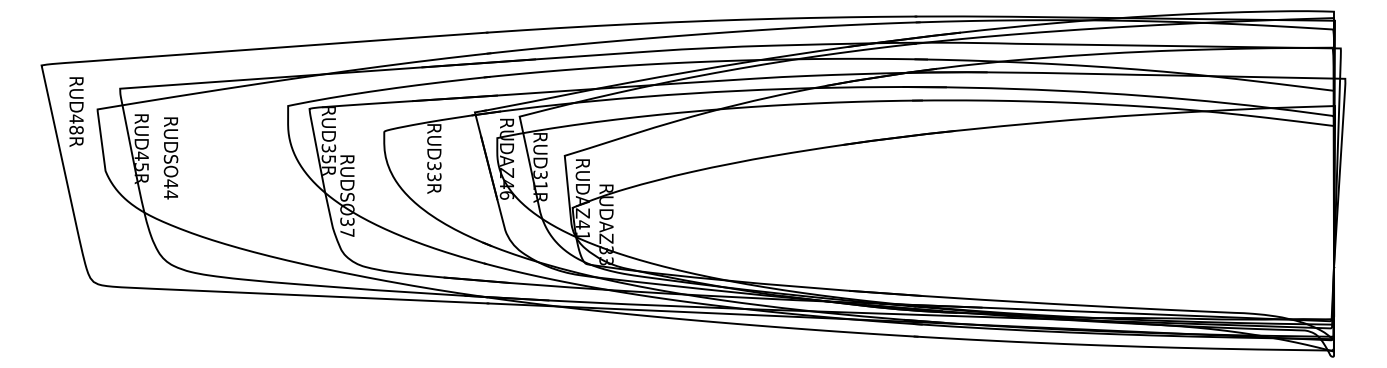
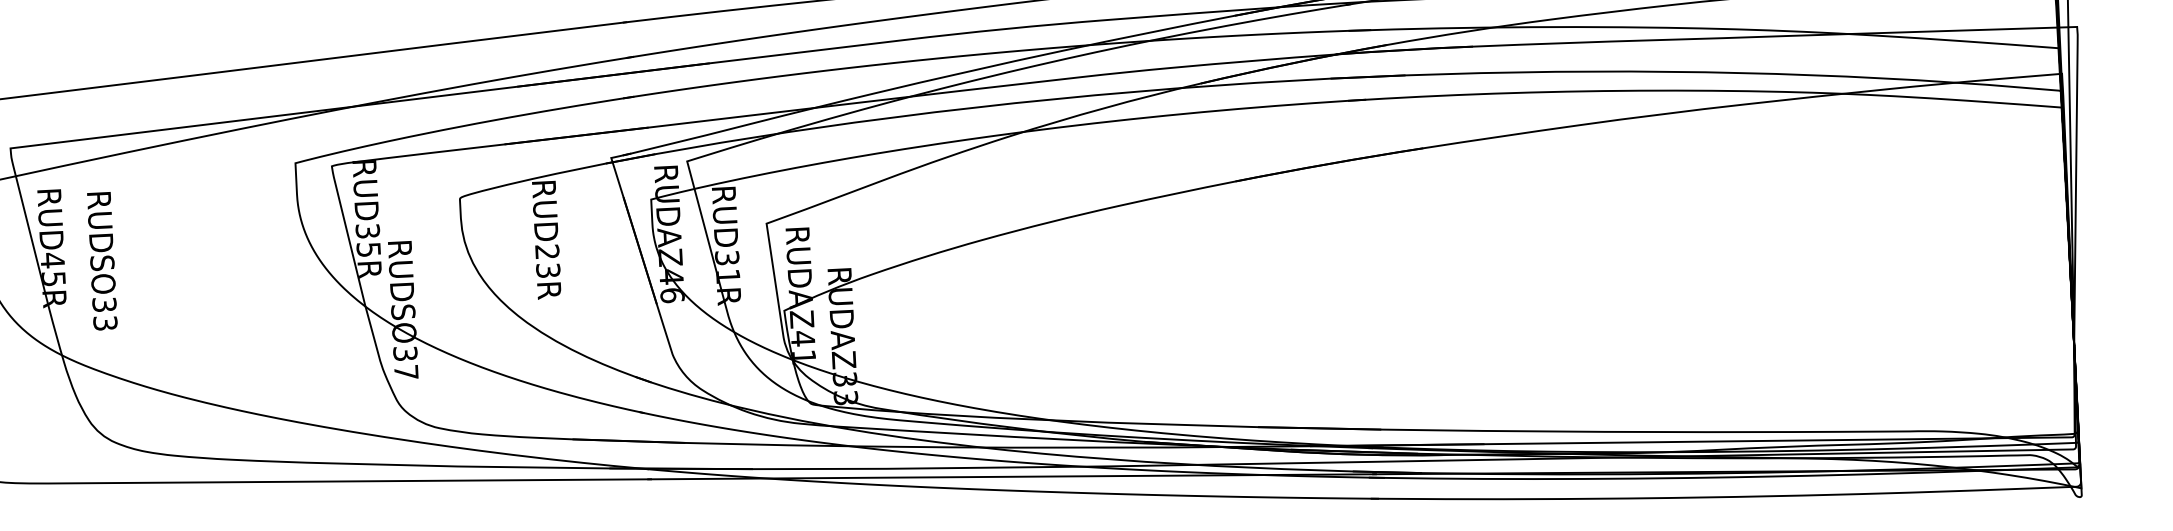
text: (434, 166) -> (547, 252), RUD33R -> RUD23R
text: (170, 189) -> (104, 314), RUDSO44 -> RUDSO33

